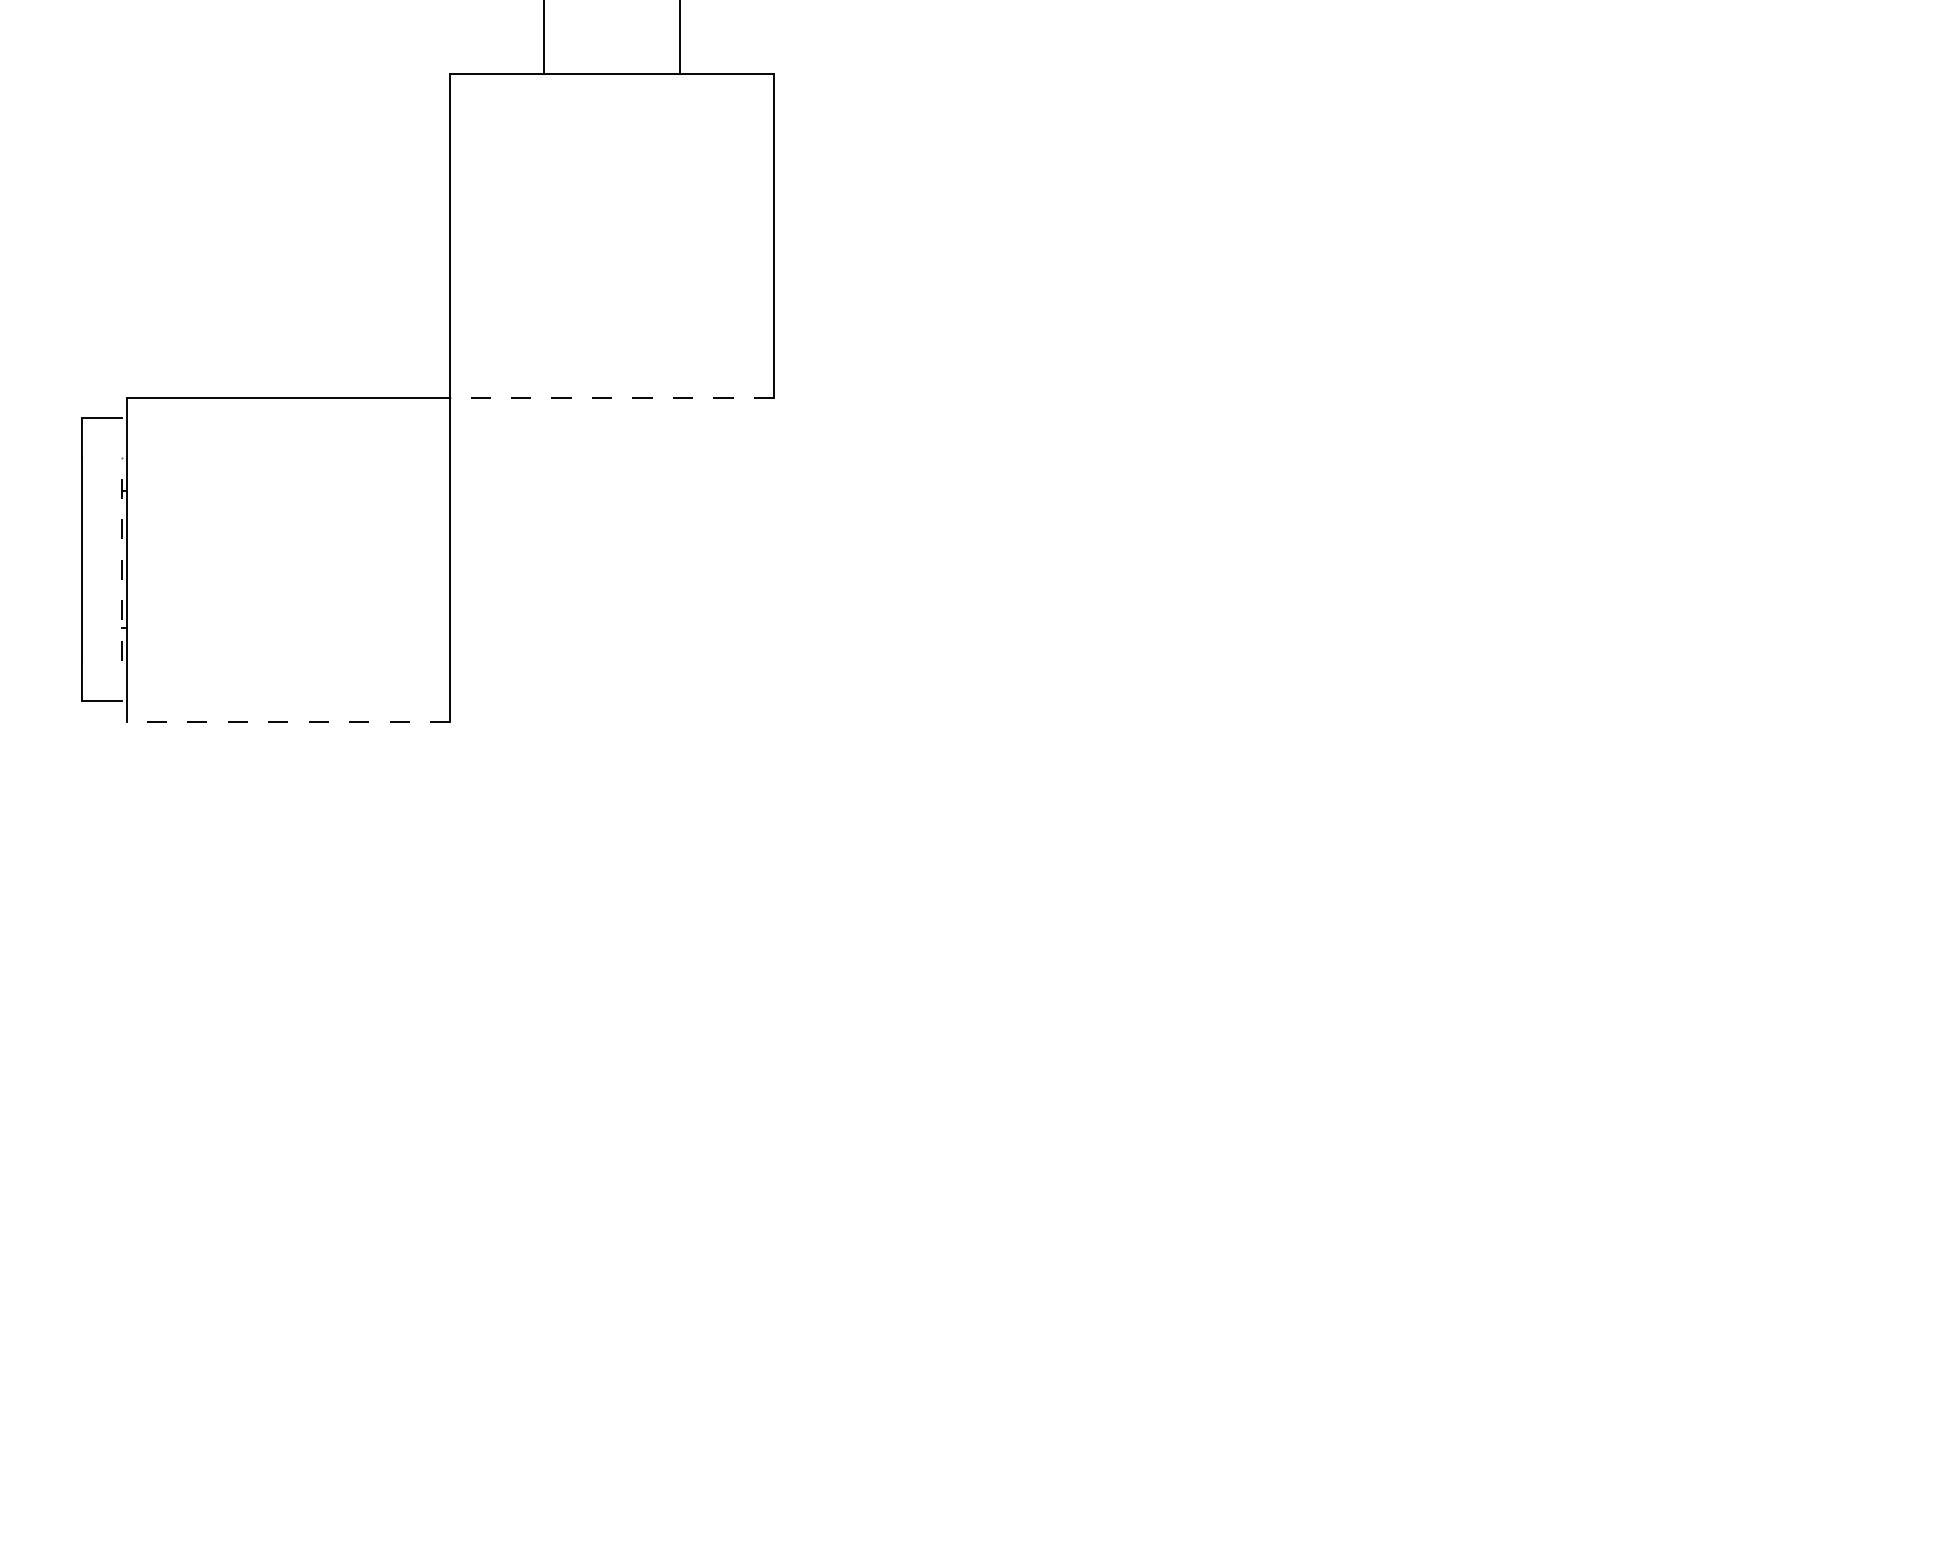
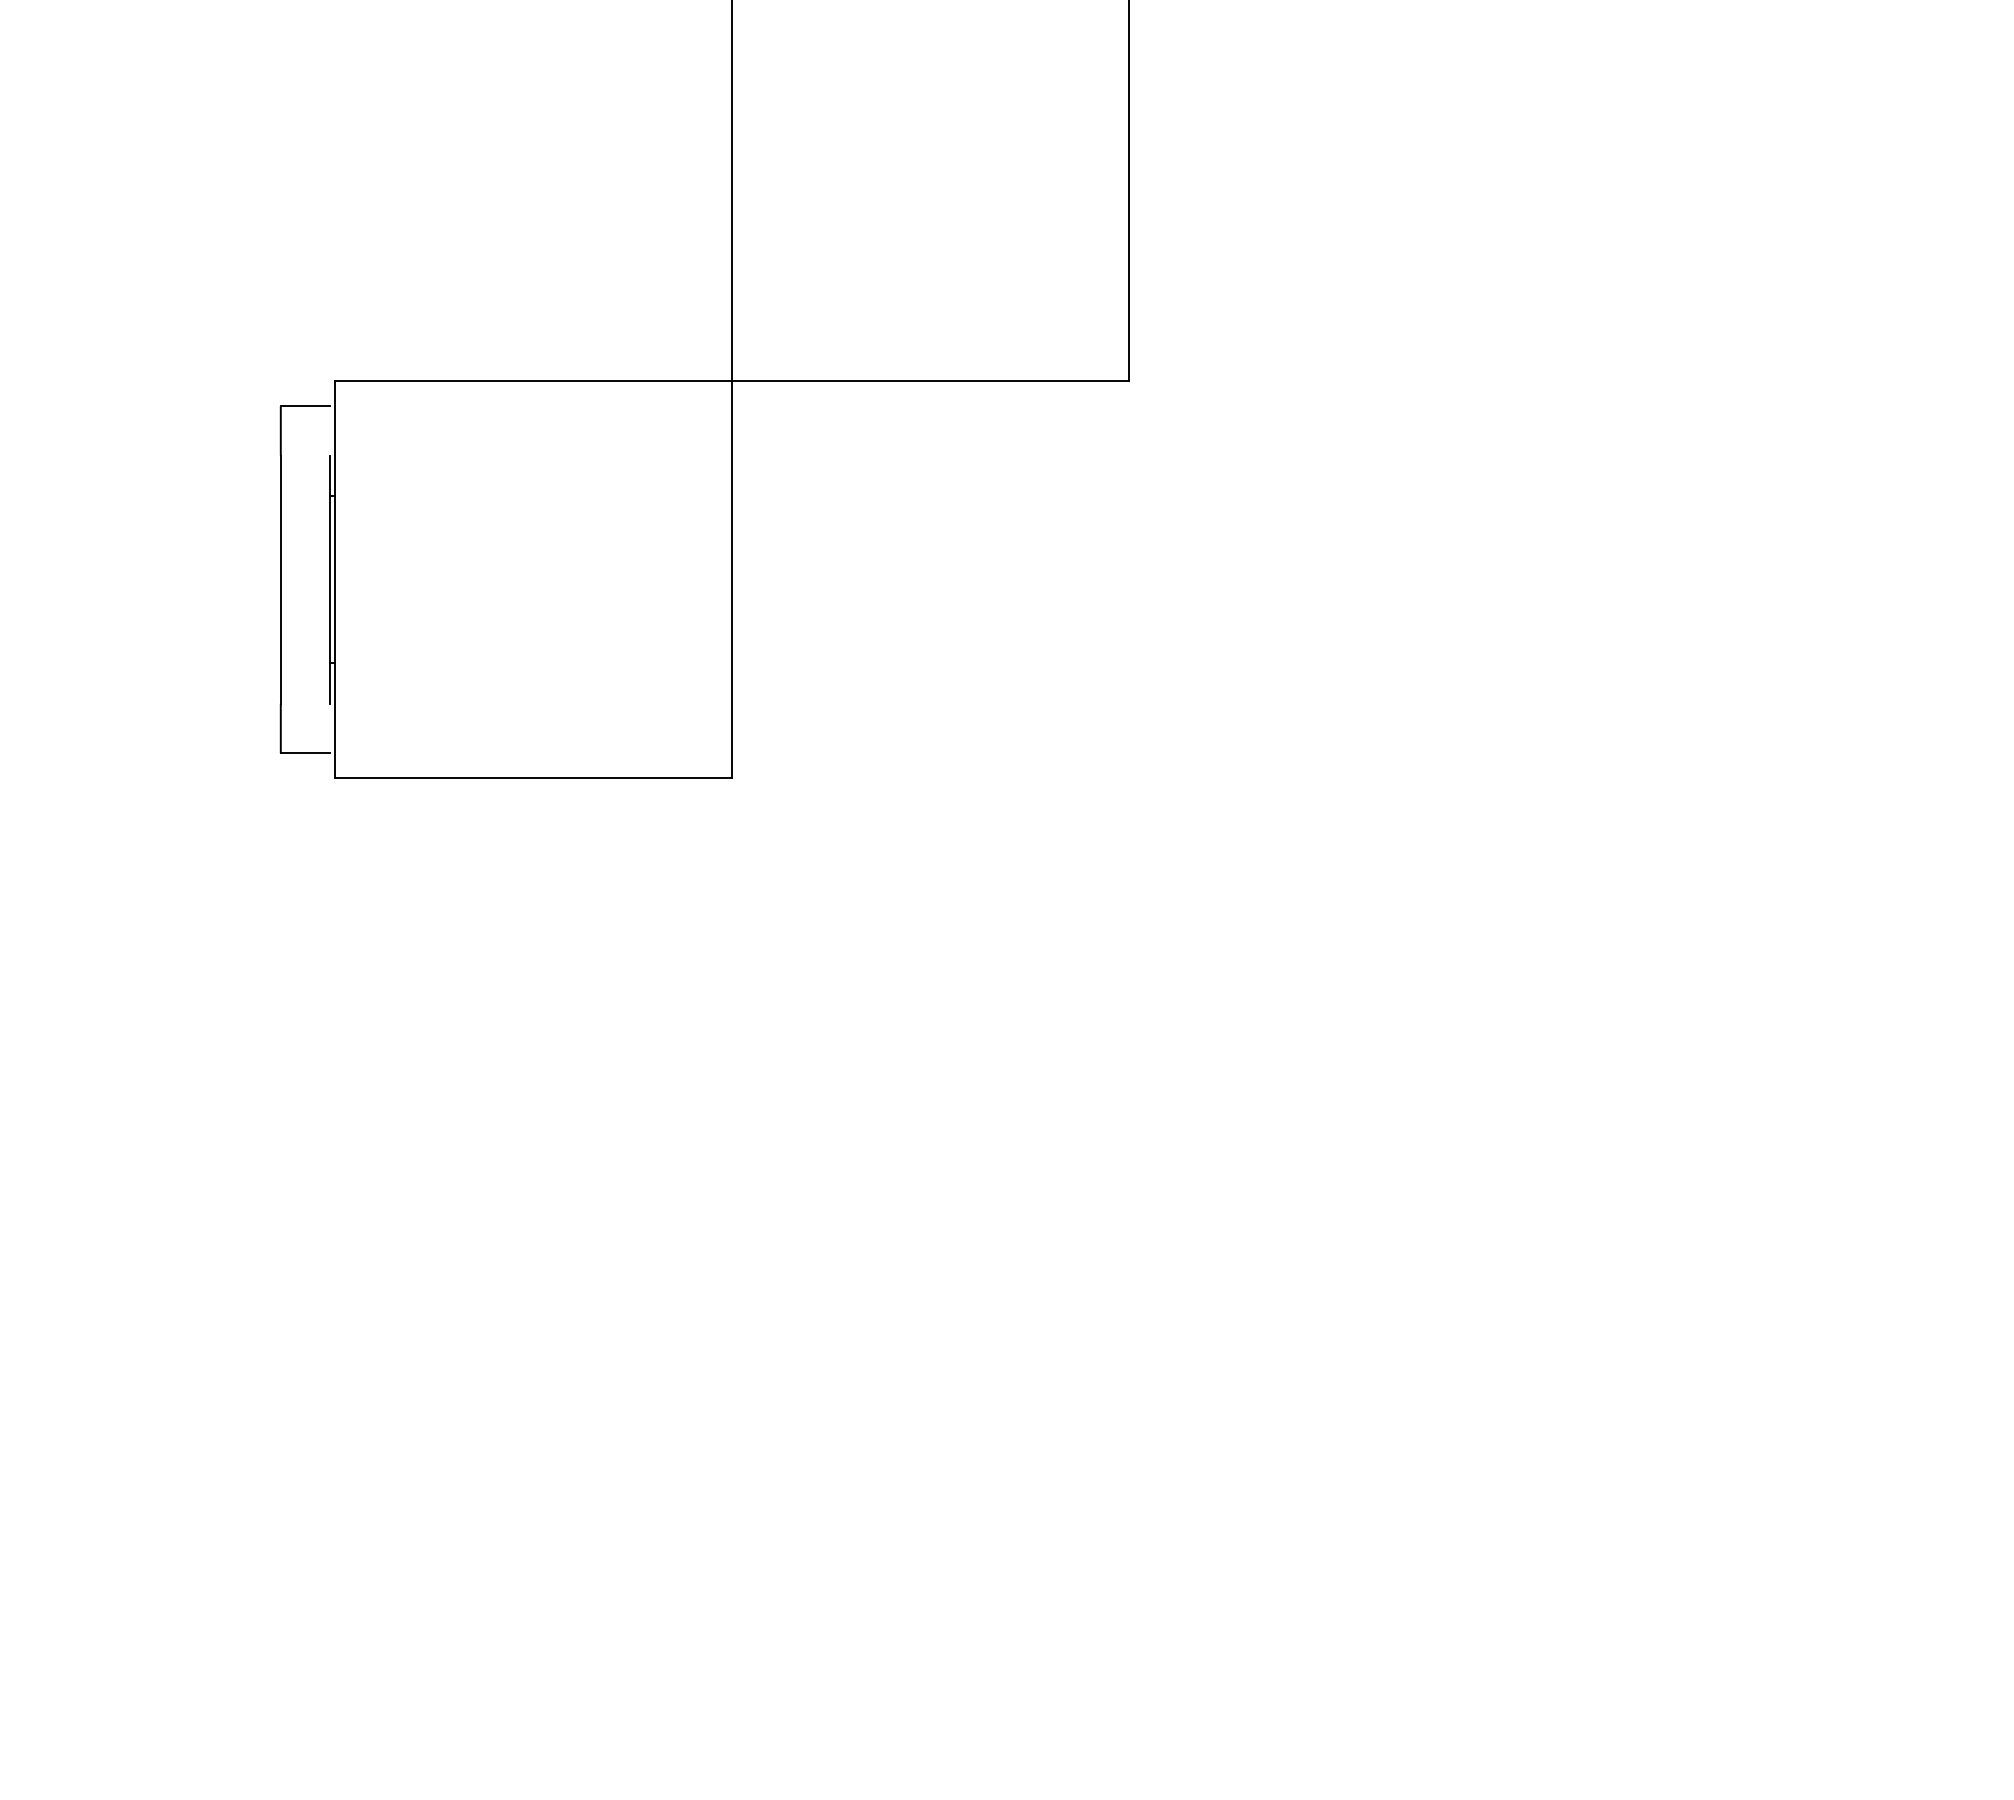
line: (612, 397) -> (930, 381), dashed -> solid
line: (122, 559) -> (330, 579), dashed -> solid
line: (288, 721) -> (533, 778), dashed -> solid

